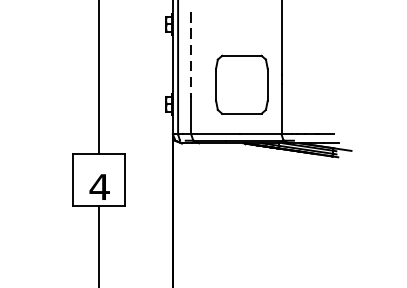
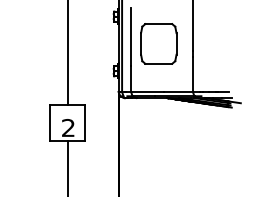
line: (191, 54) -> (131, 37), dashed -> solid
part: (241, 84) -> (158, 43), moved
text: (99, 186) -> (68, 127), 4 -> 2

